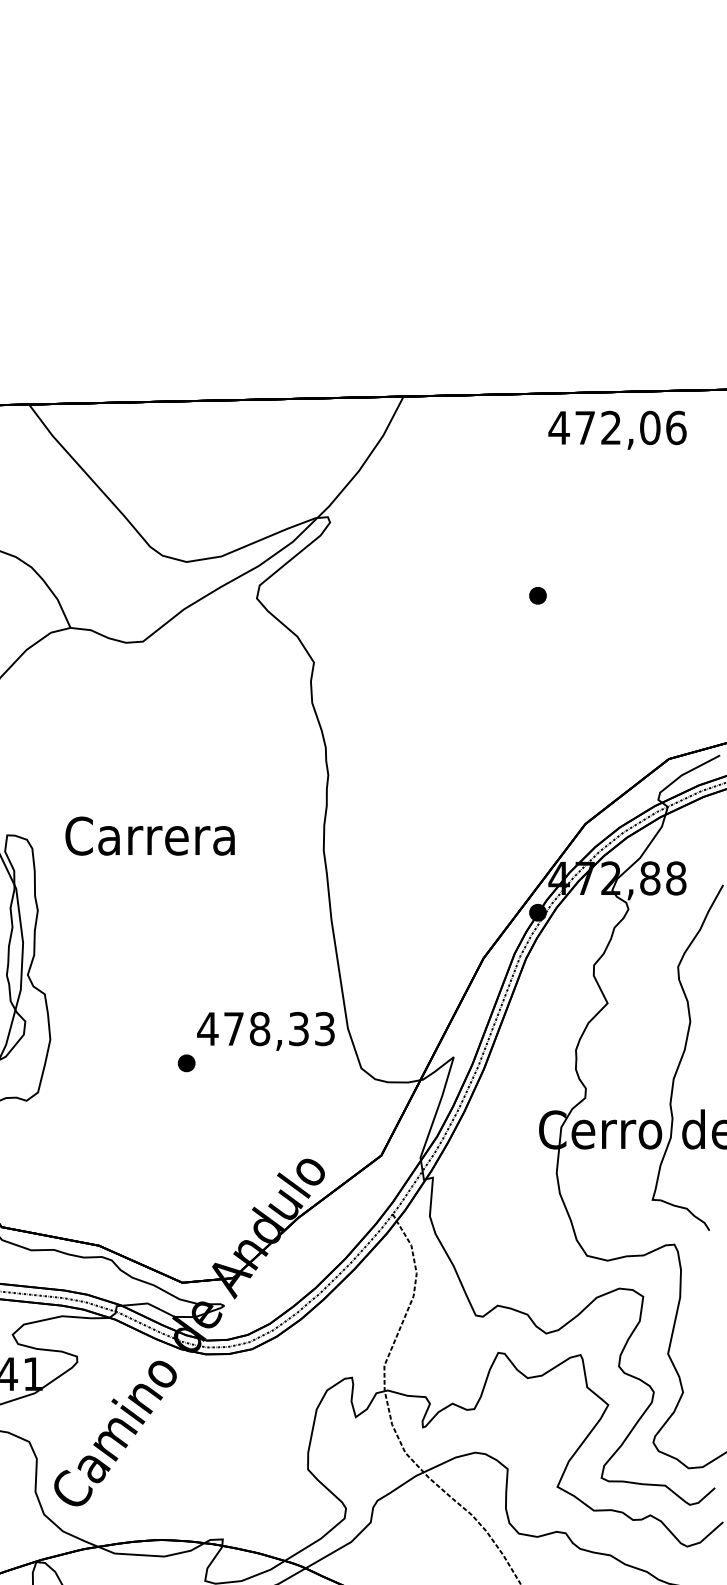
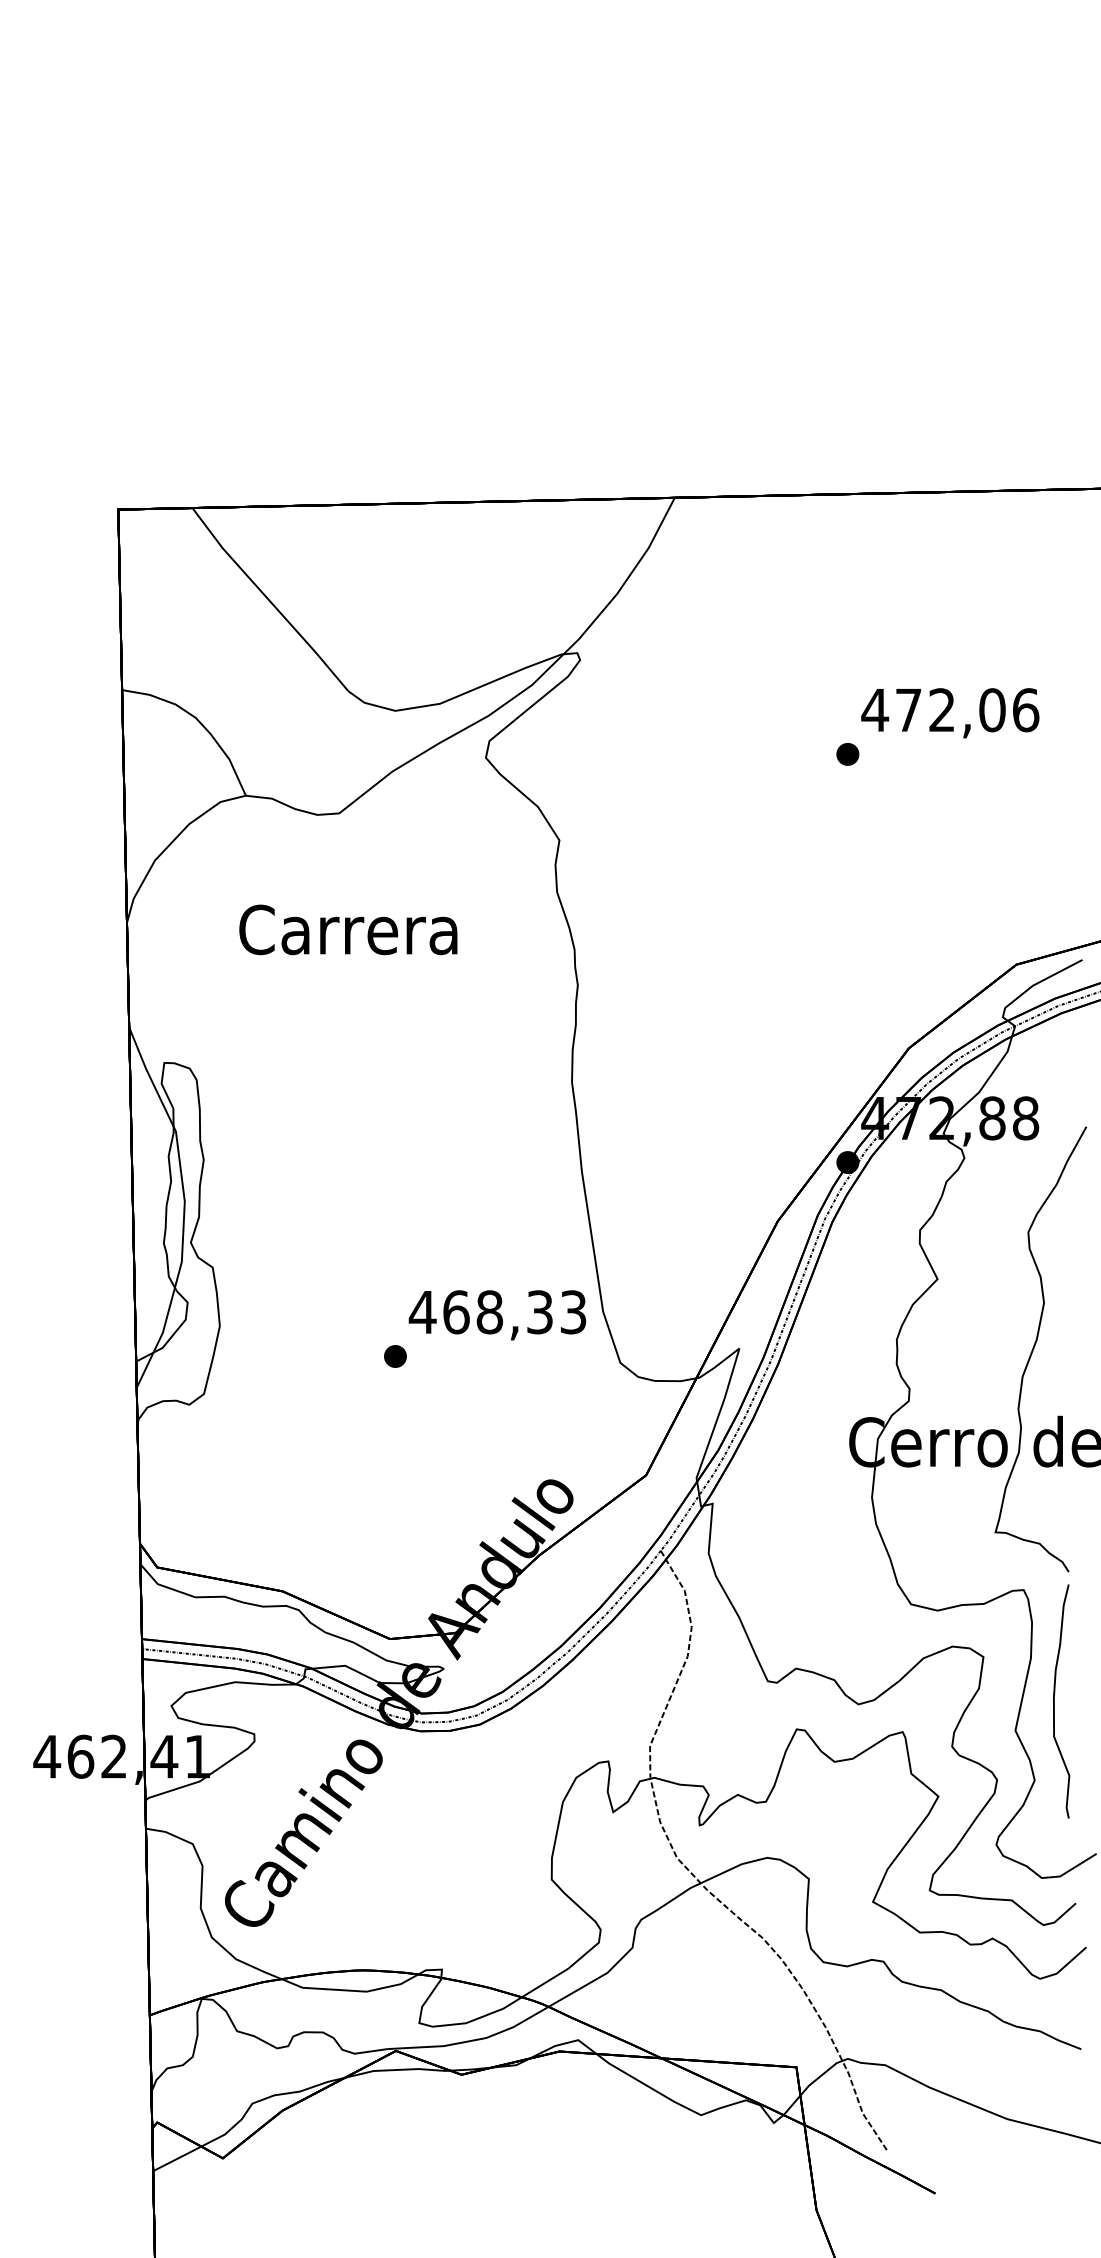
text: (617, 430) -> (950, 713), moved
text: (150, 835) -> (348, 929), moved
text: (234, 1029) -> (456, 1312), 478,33 -> 468,33
curve: (698, 1331) -> (1054, 1701), added

